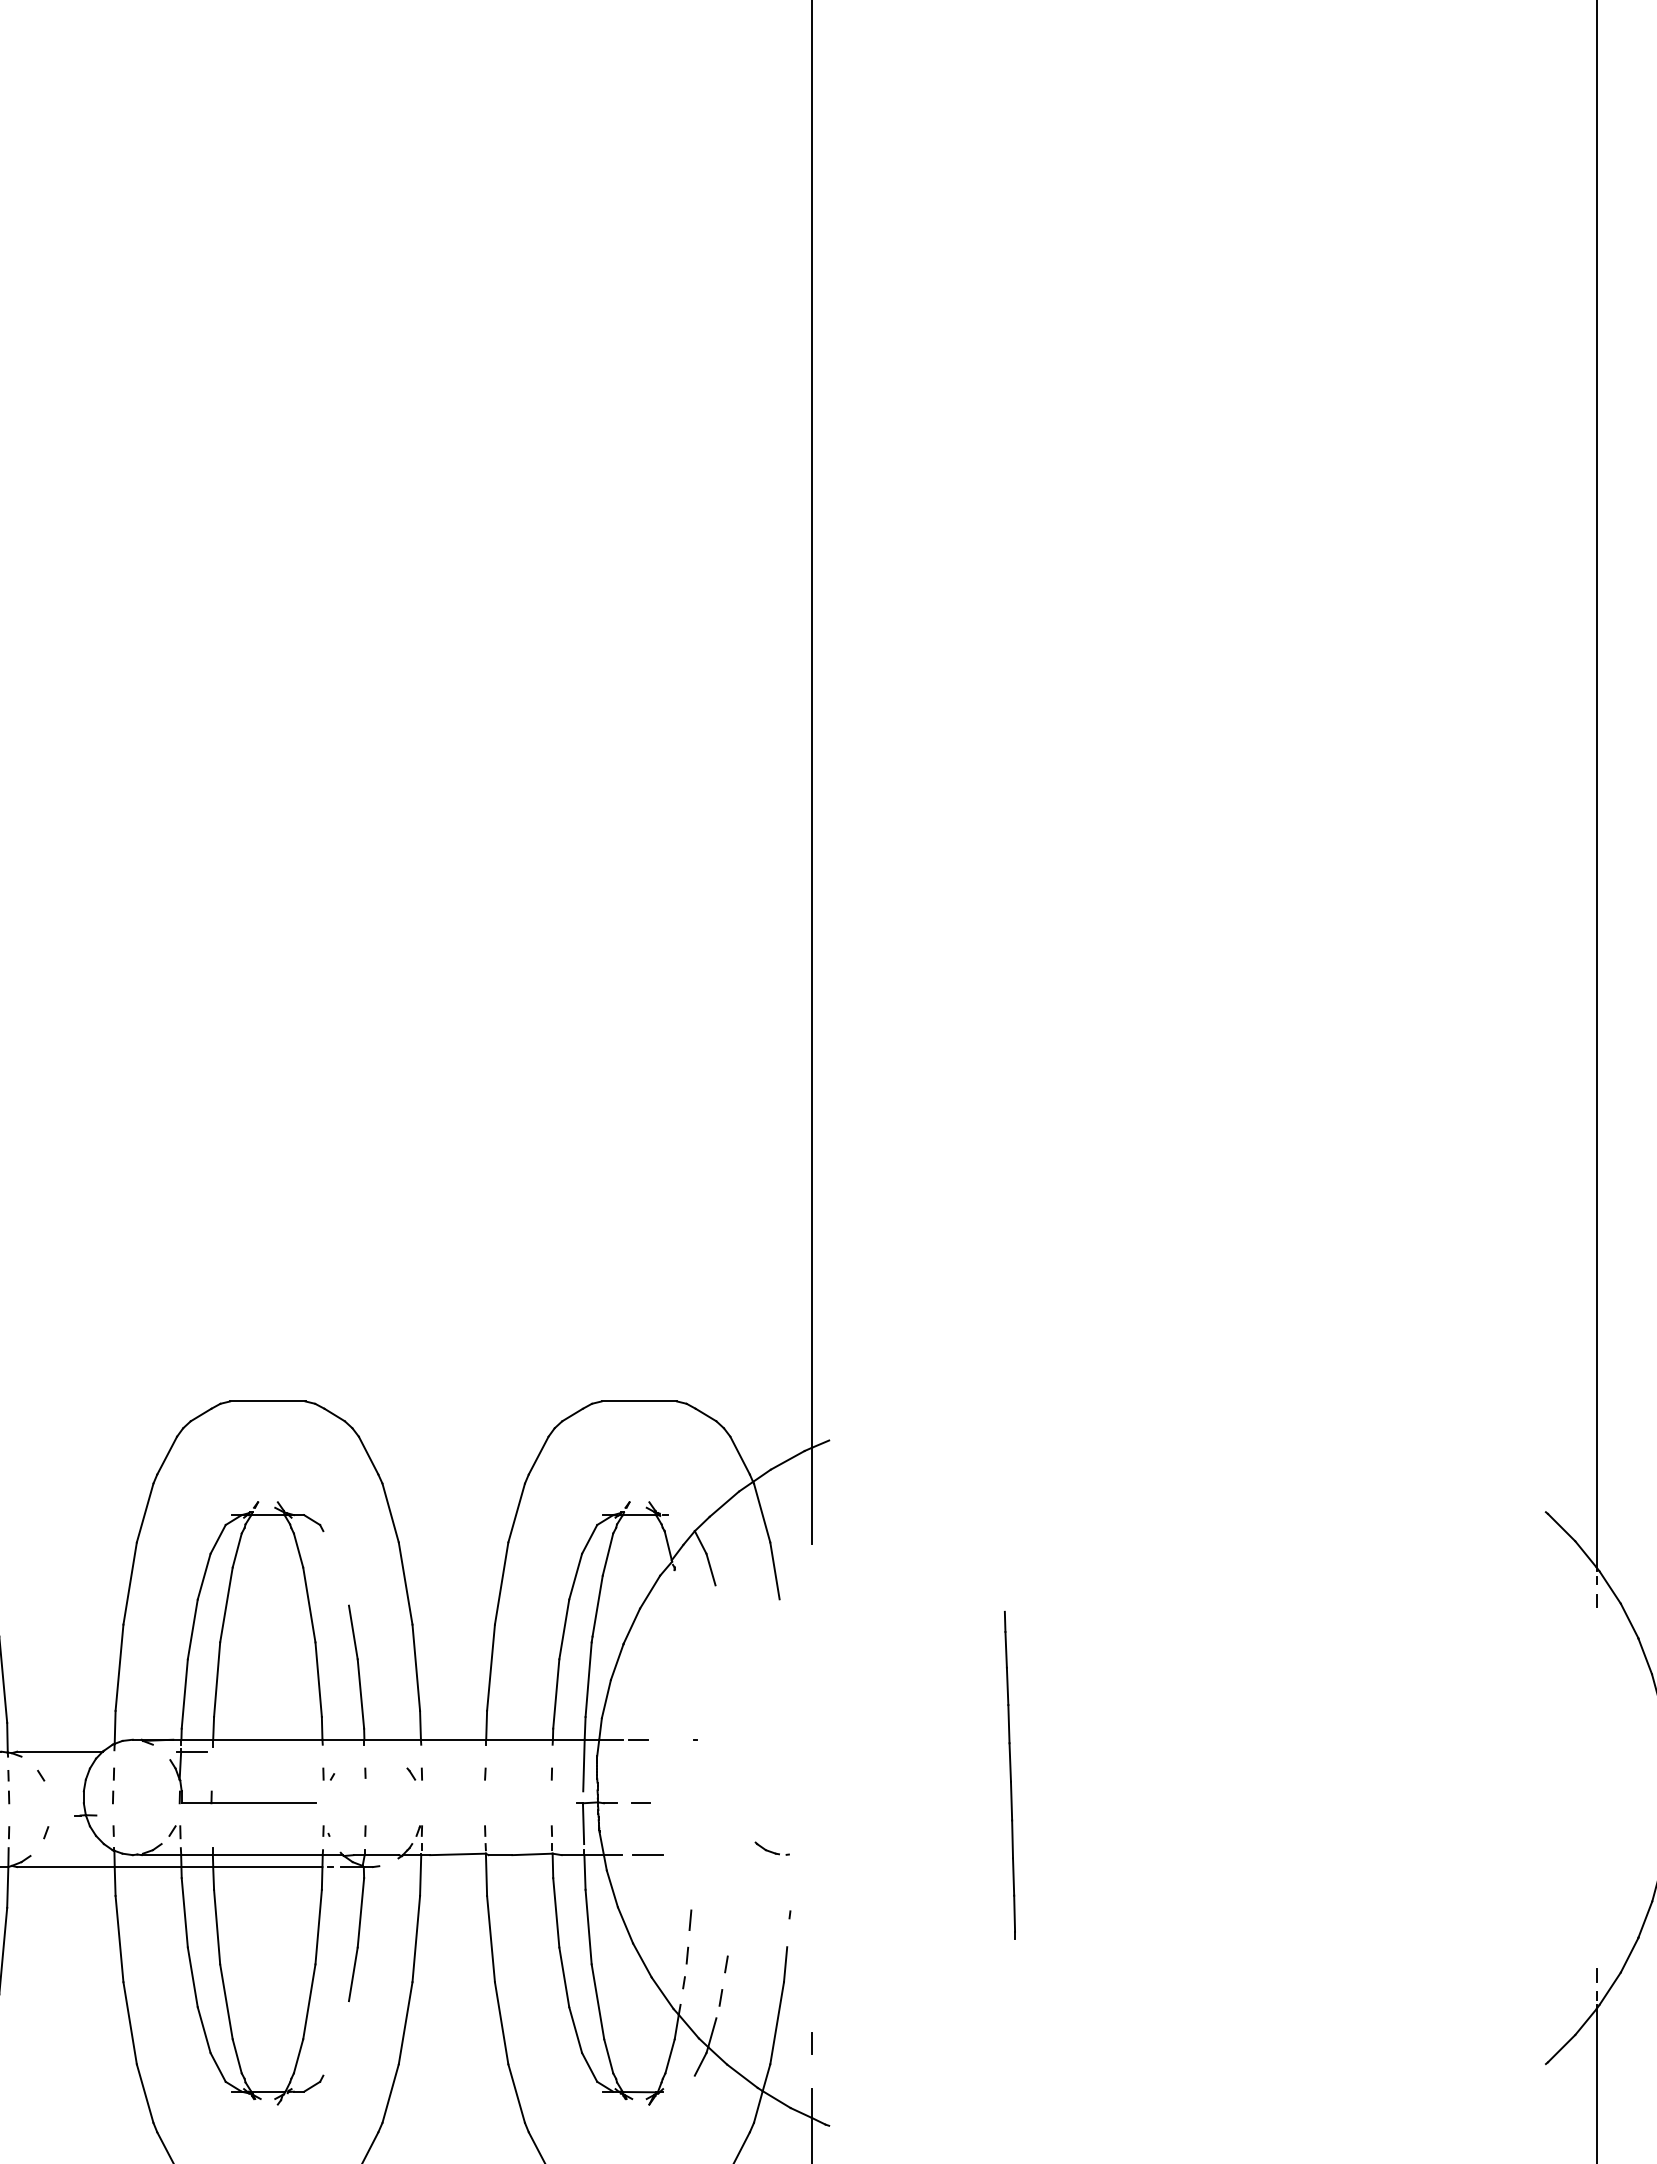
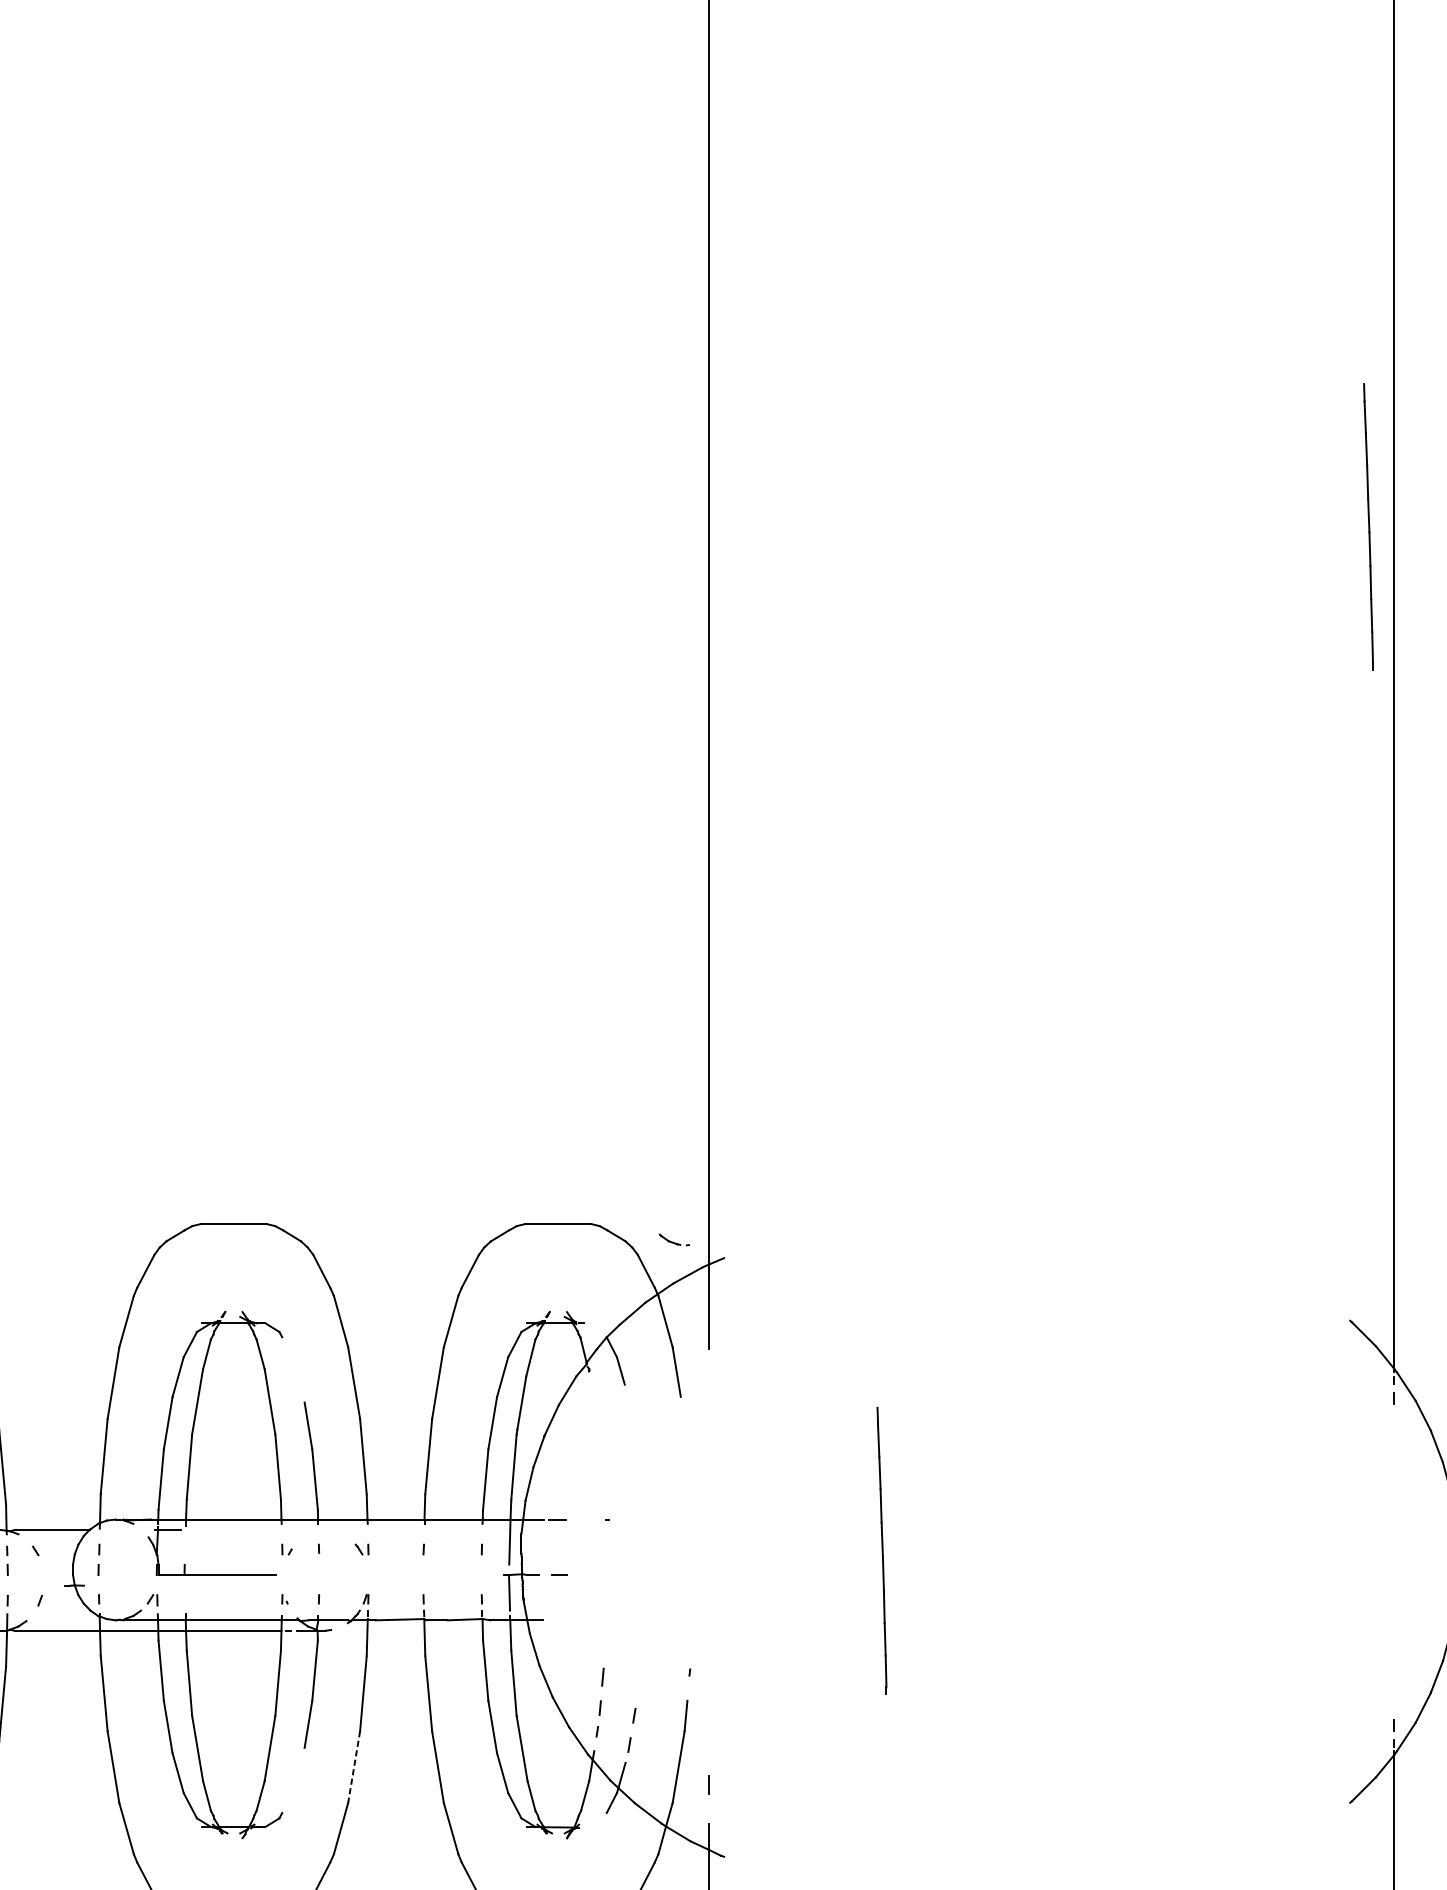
line: (1566, 603) -> (1368, 527), added
part: (771, 1848) -> (673, 1239), moved
line: (647, 1855) -> (565, 1620), removed
line: (405, 2023) -> (354, 1767), solid -> dashed

